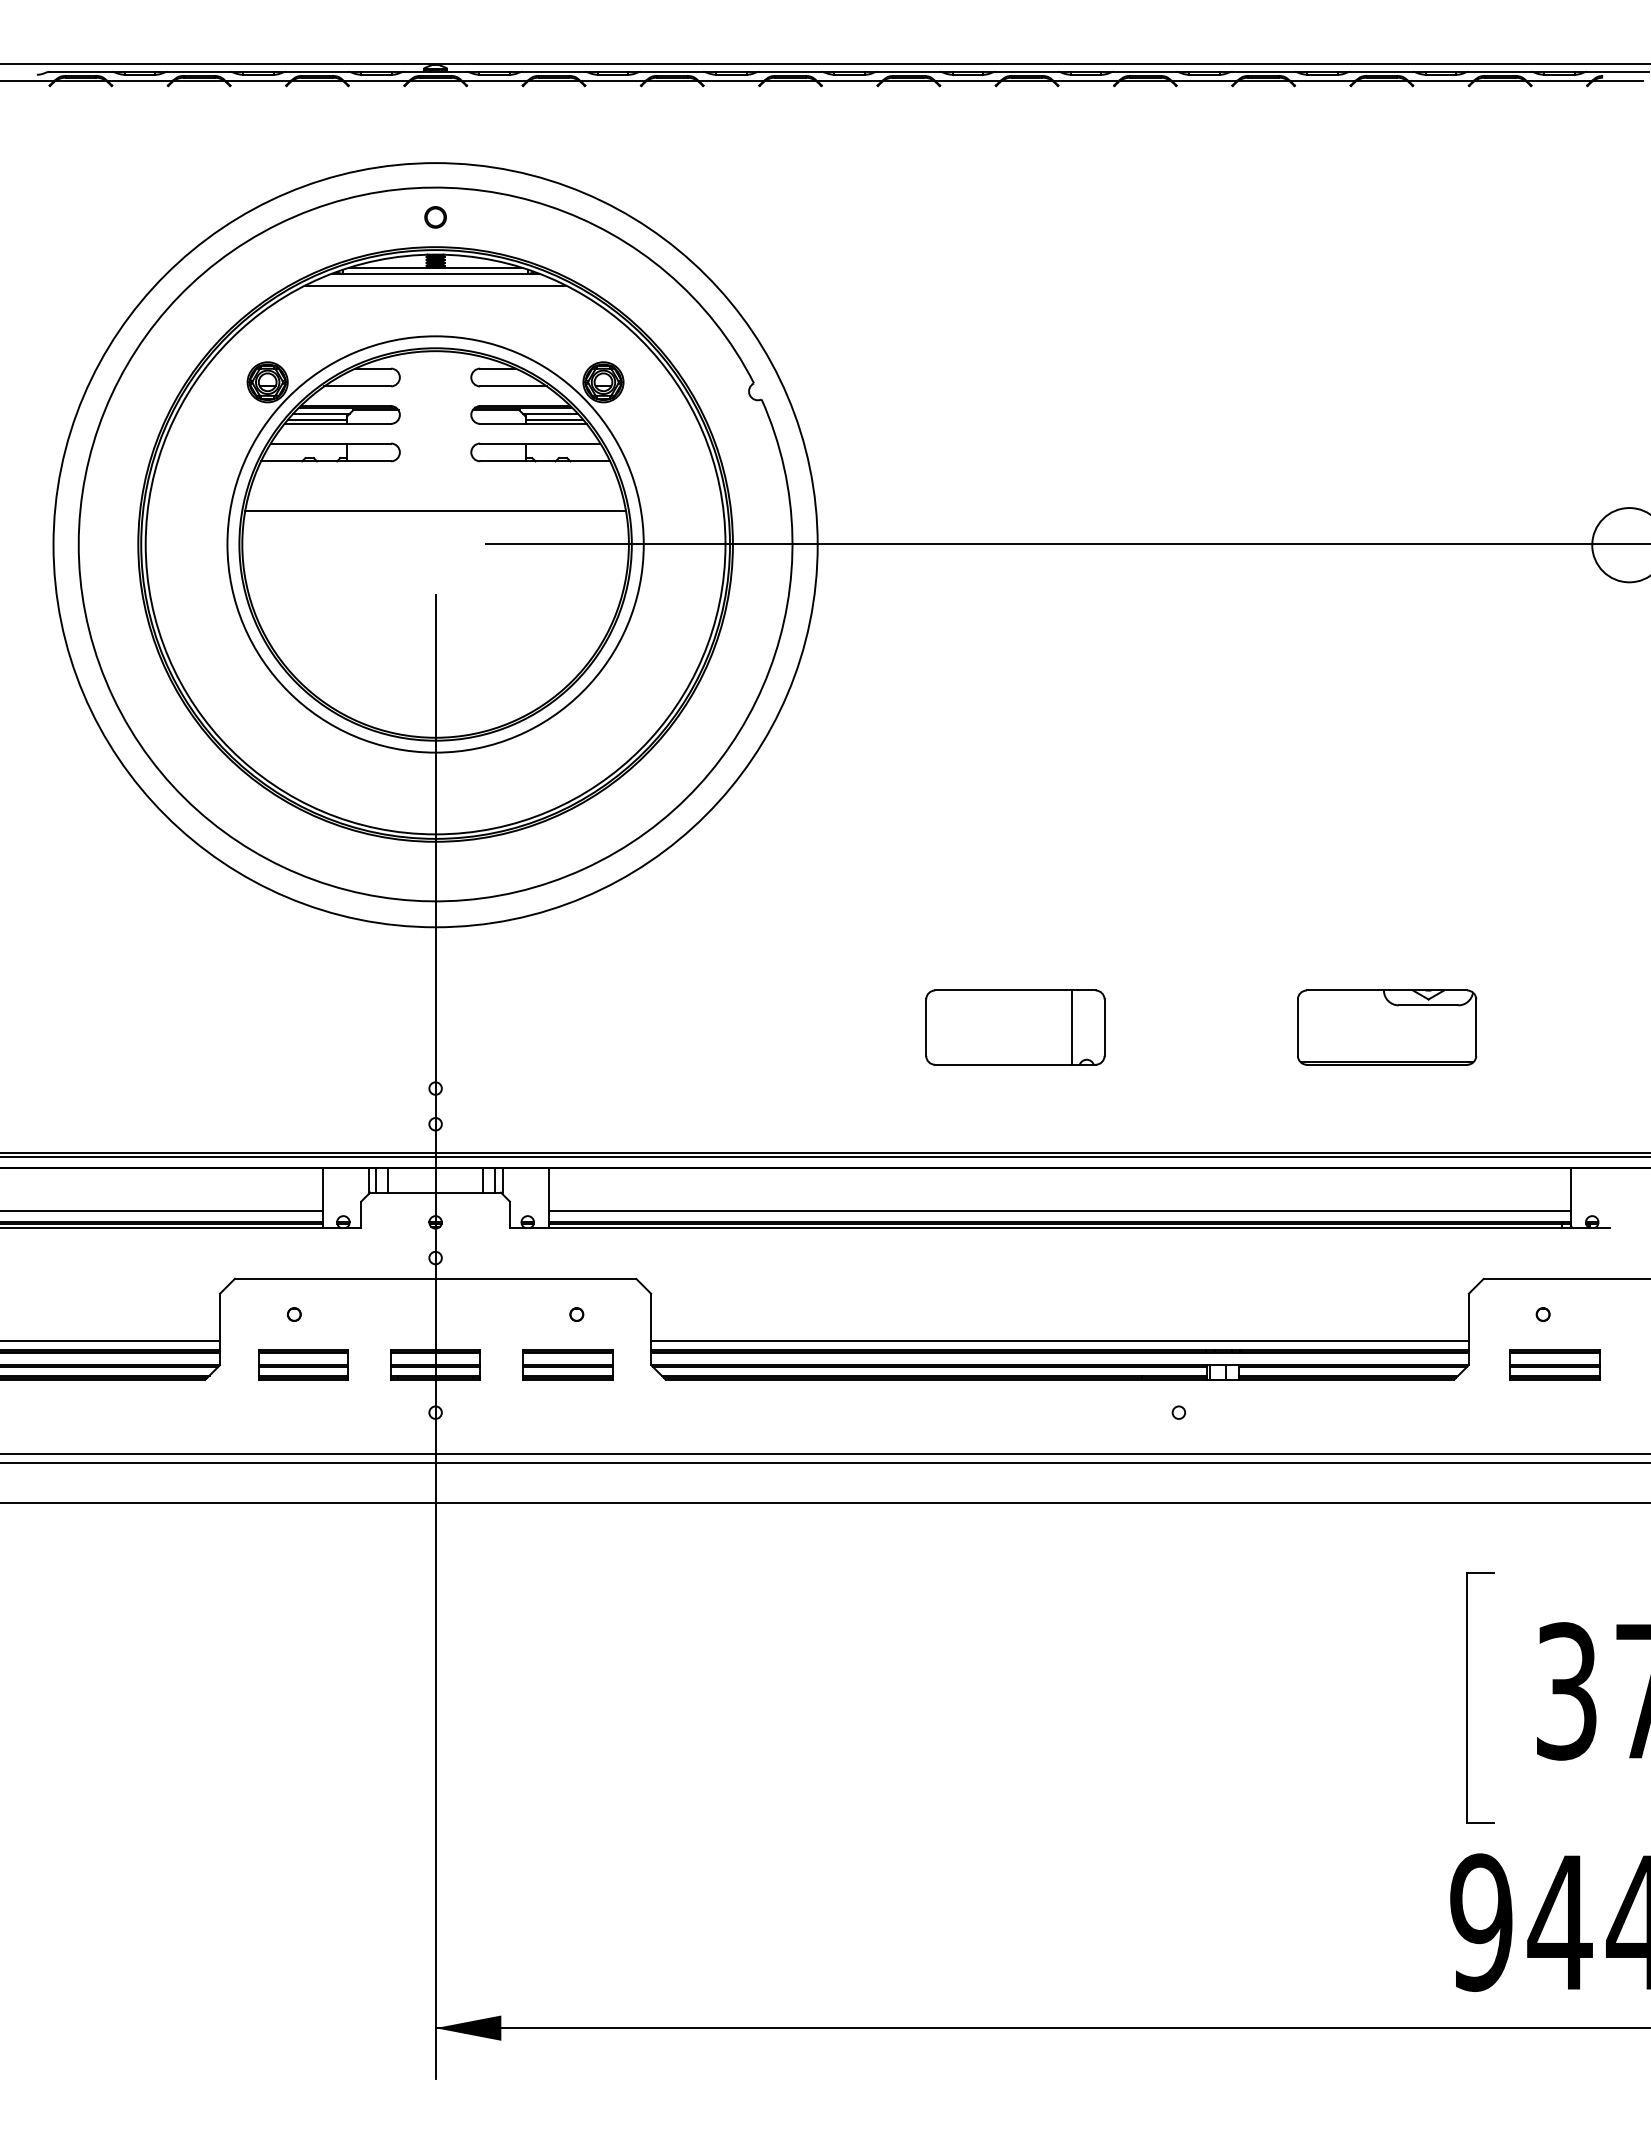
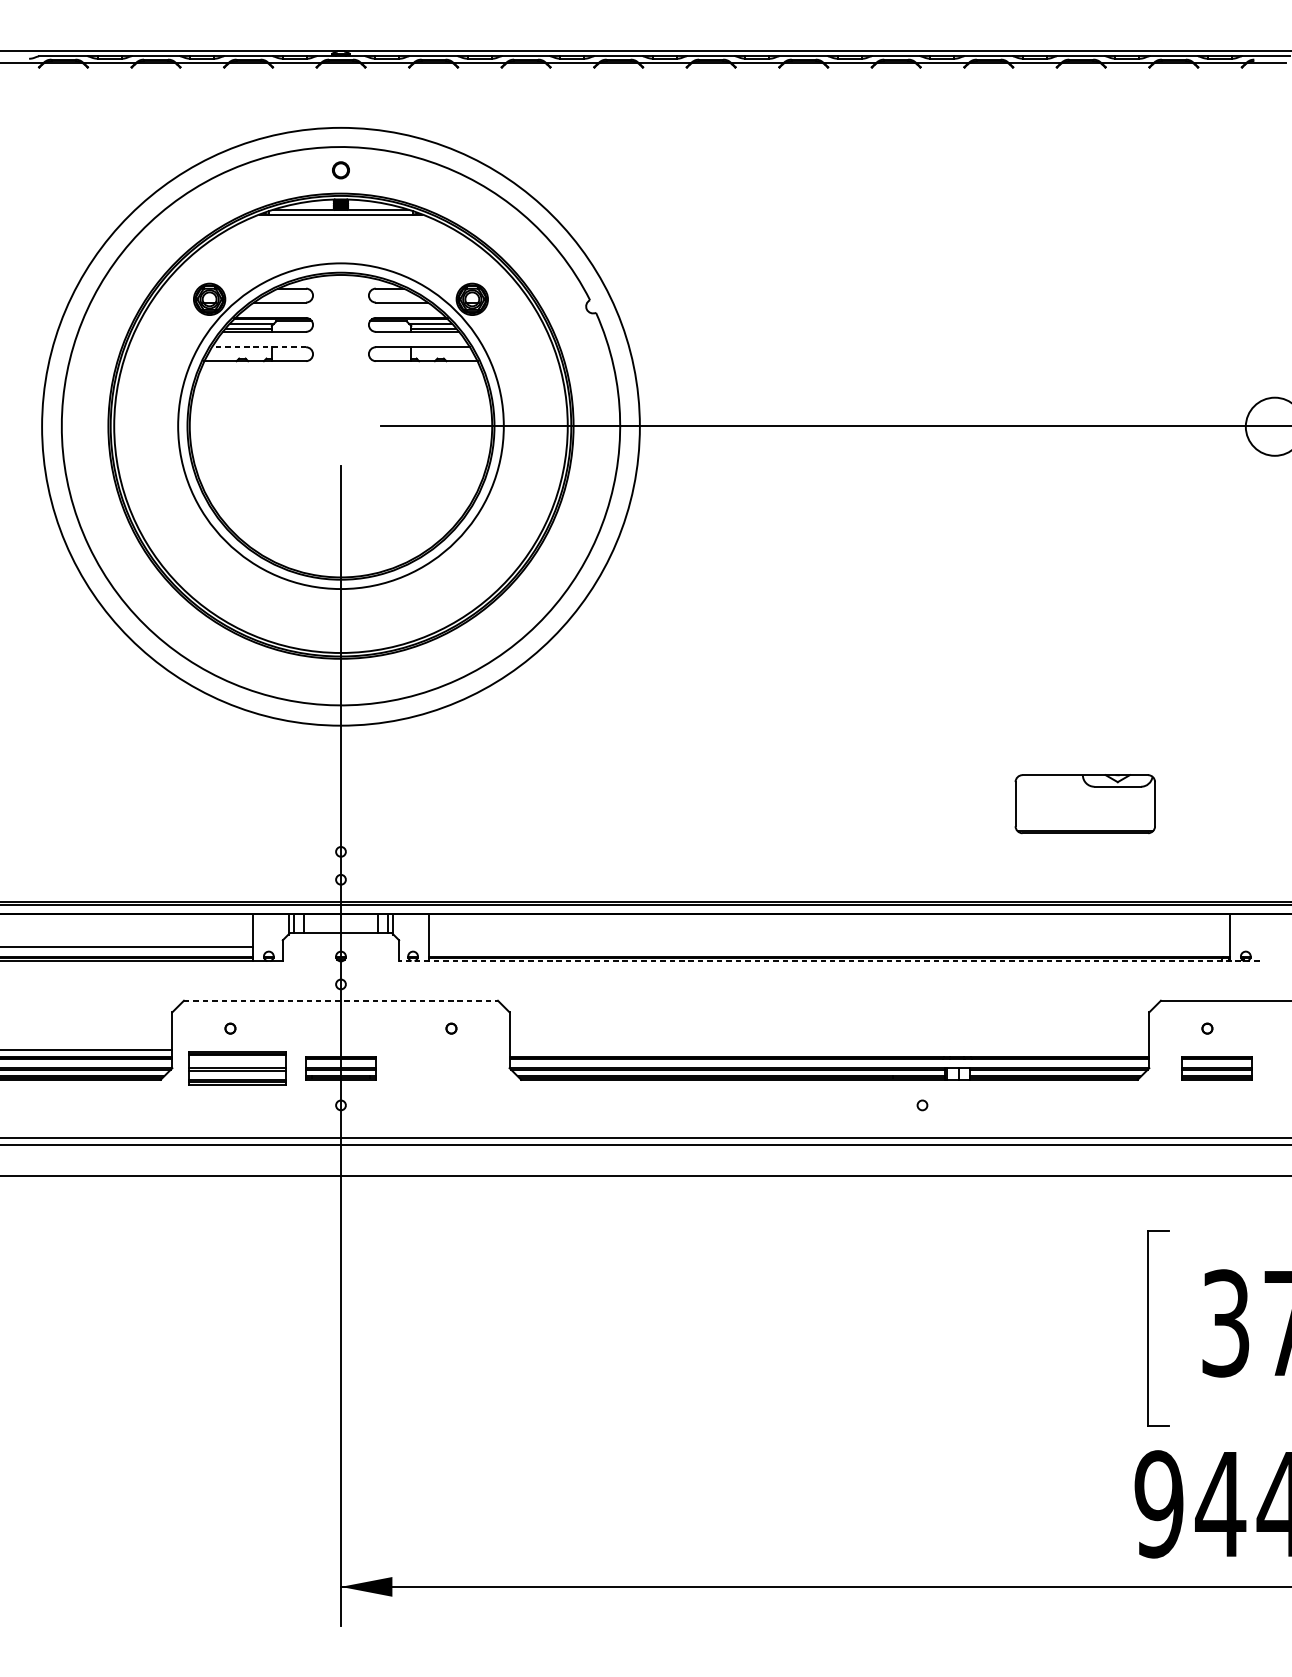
line: (435, 285) -> (340, 223), removed
line: (330, 443) -> (258, 347), solid -> dashed
line: (435, 511) -> (340, 400), removed
part: (1015, 1027) -> (794, 804), removed
line: (1059, 1210) -> (829, 947), removed
line: (1059, 1228) -> (829, 961), solid -> dashed
line: (435, 1278) -> (340, 1000), solid -> dashed
line: (1059, 1341) -> (829, 1049), removed
part: (303, 1364) -> (237, 1067), size x1.4
part: (567, 1364) -> (444, 1067), removed

